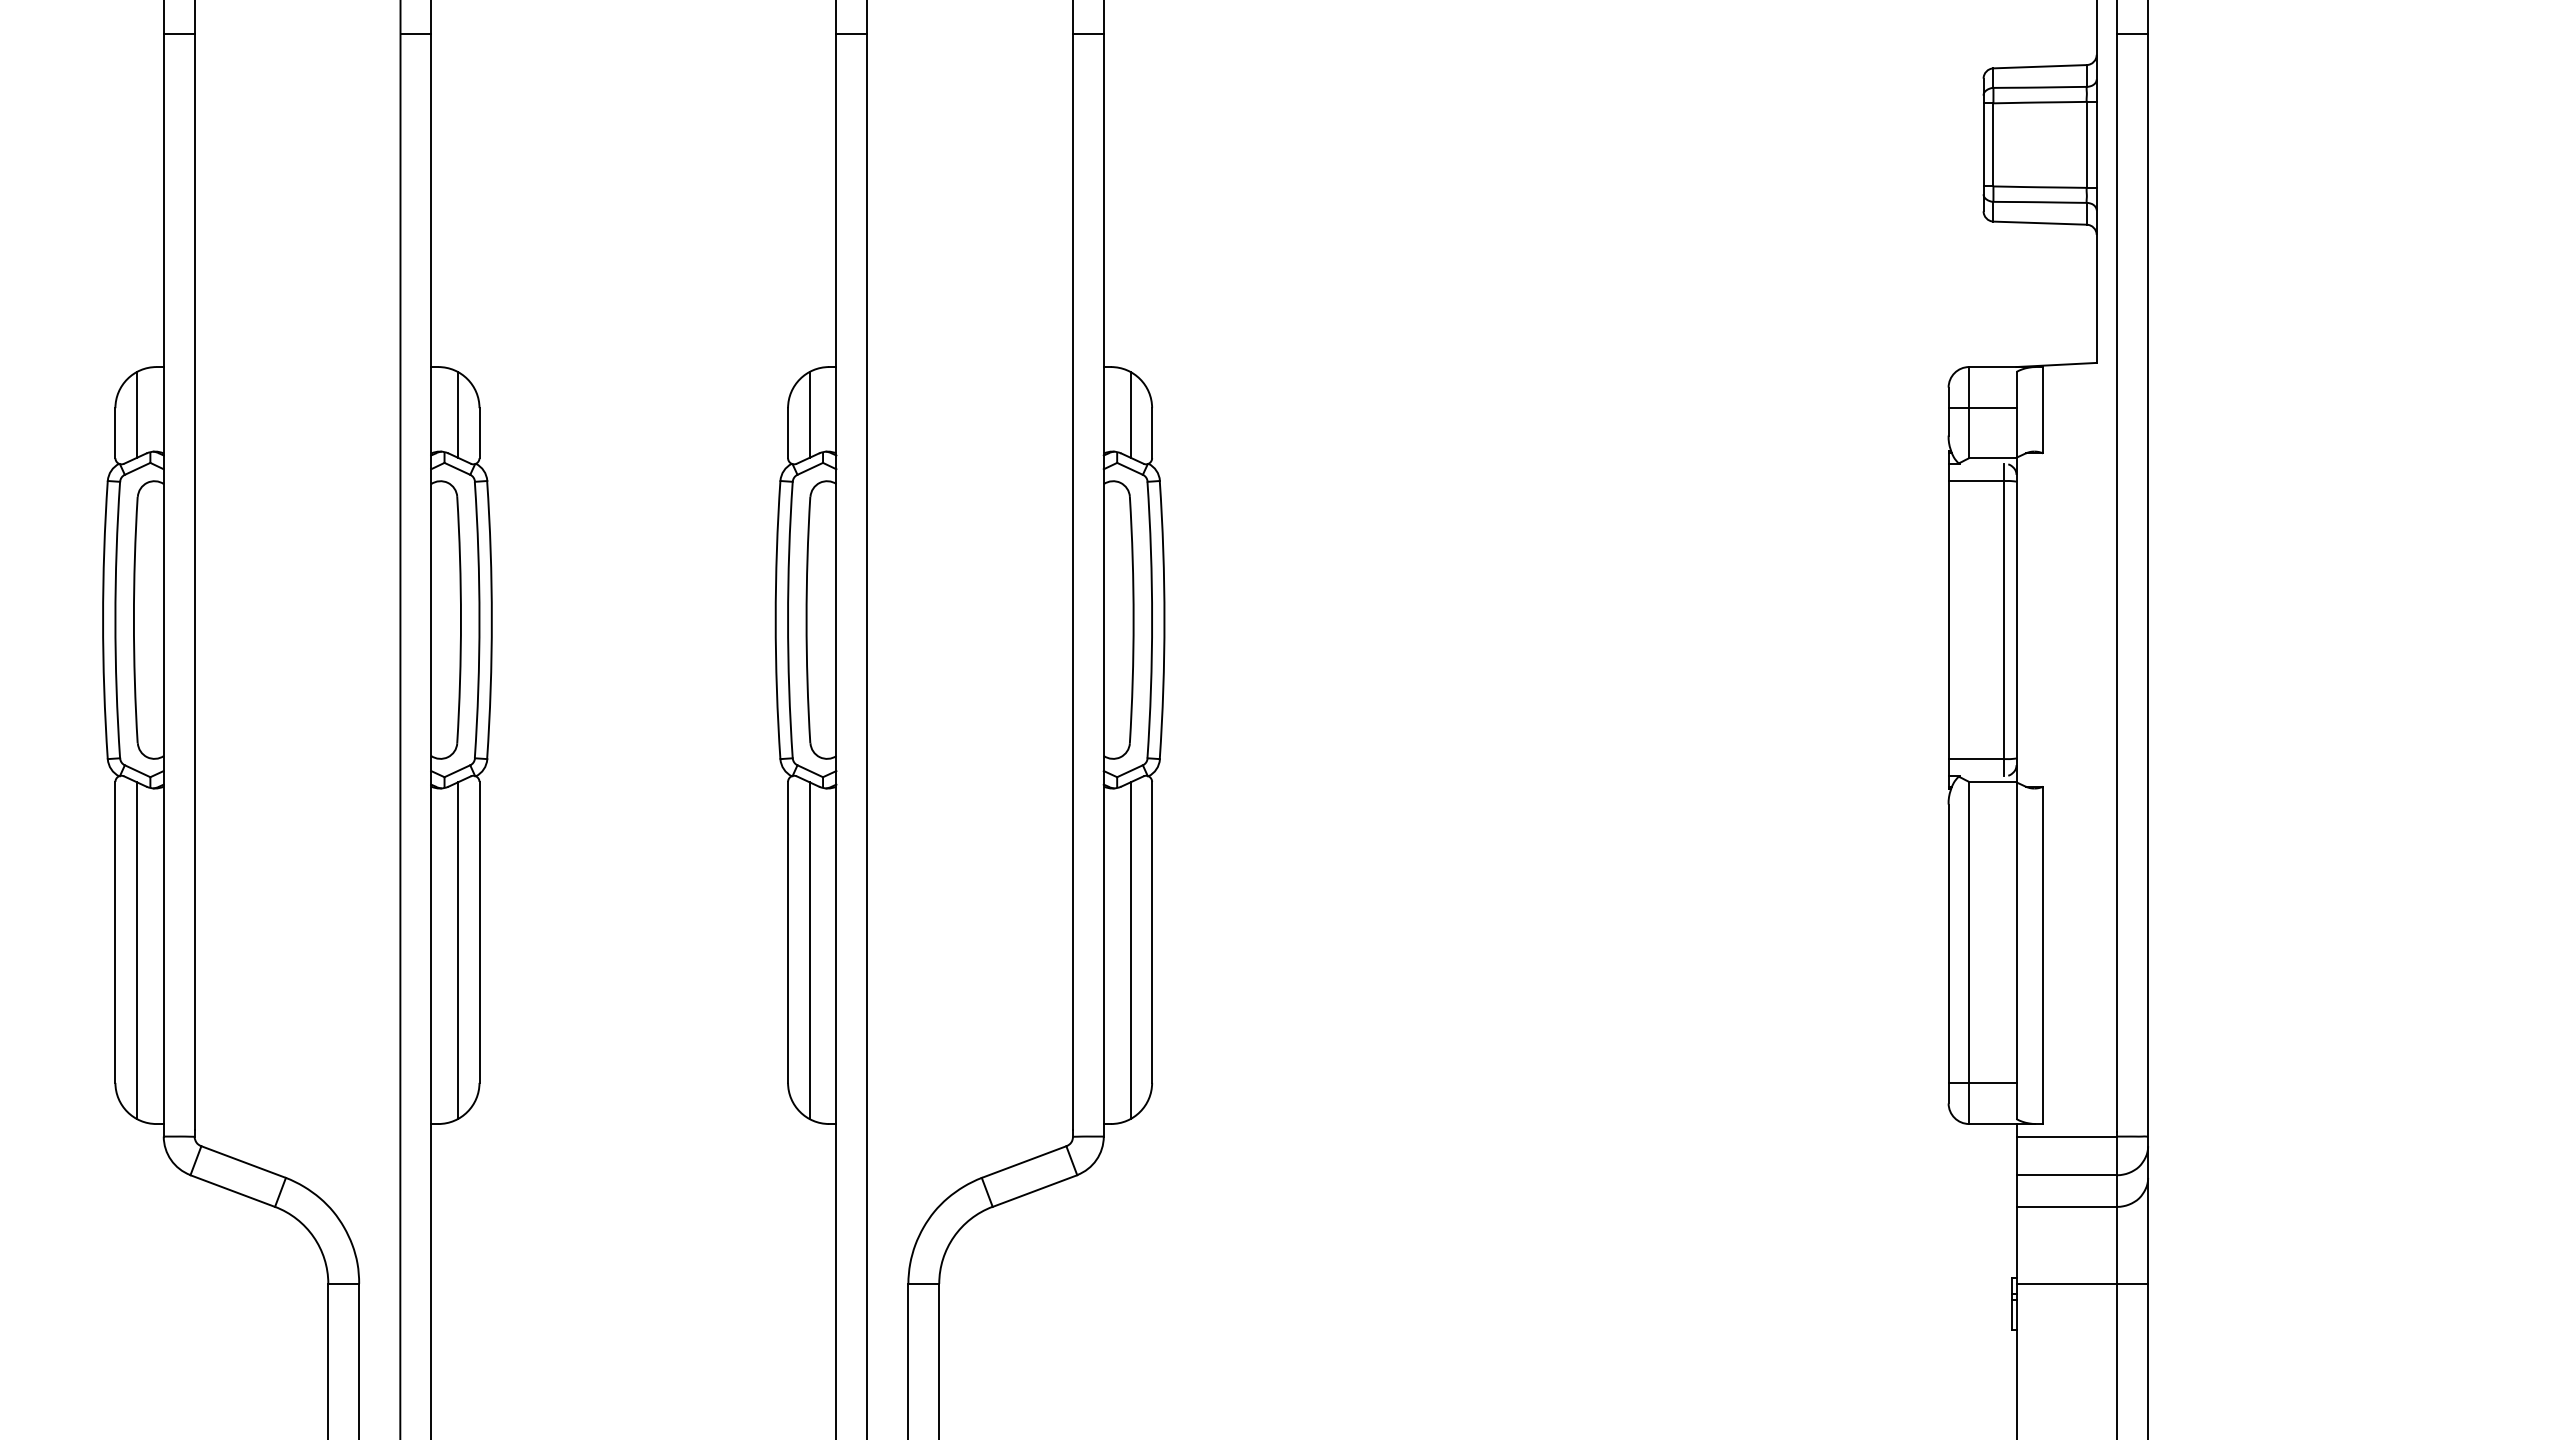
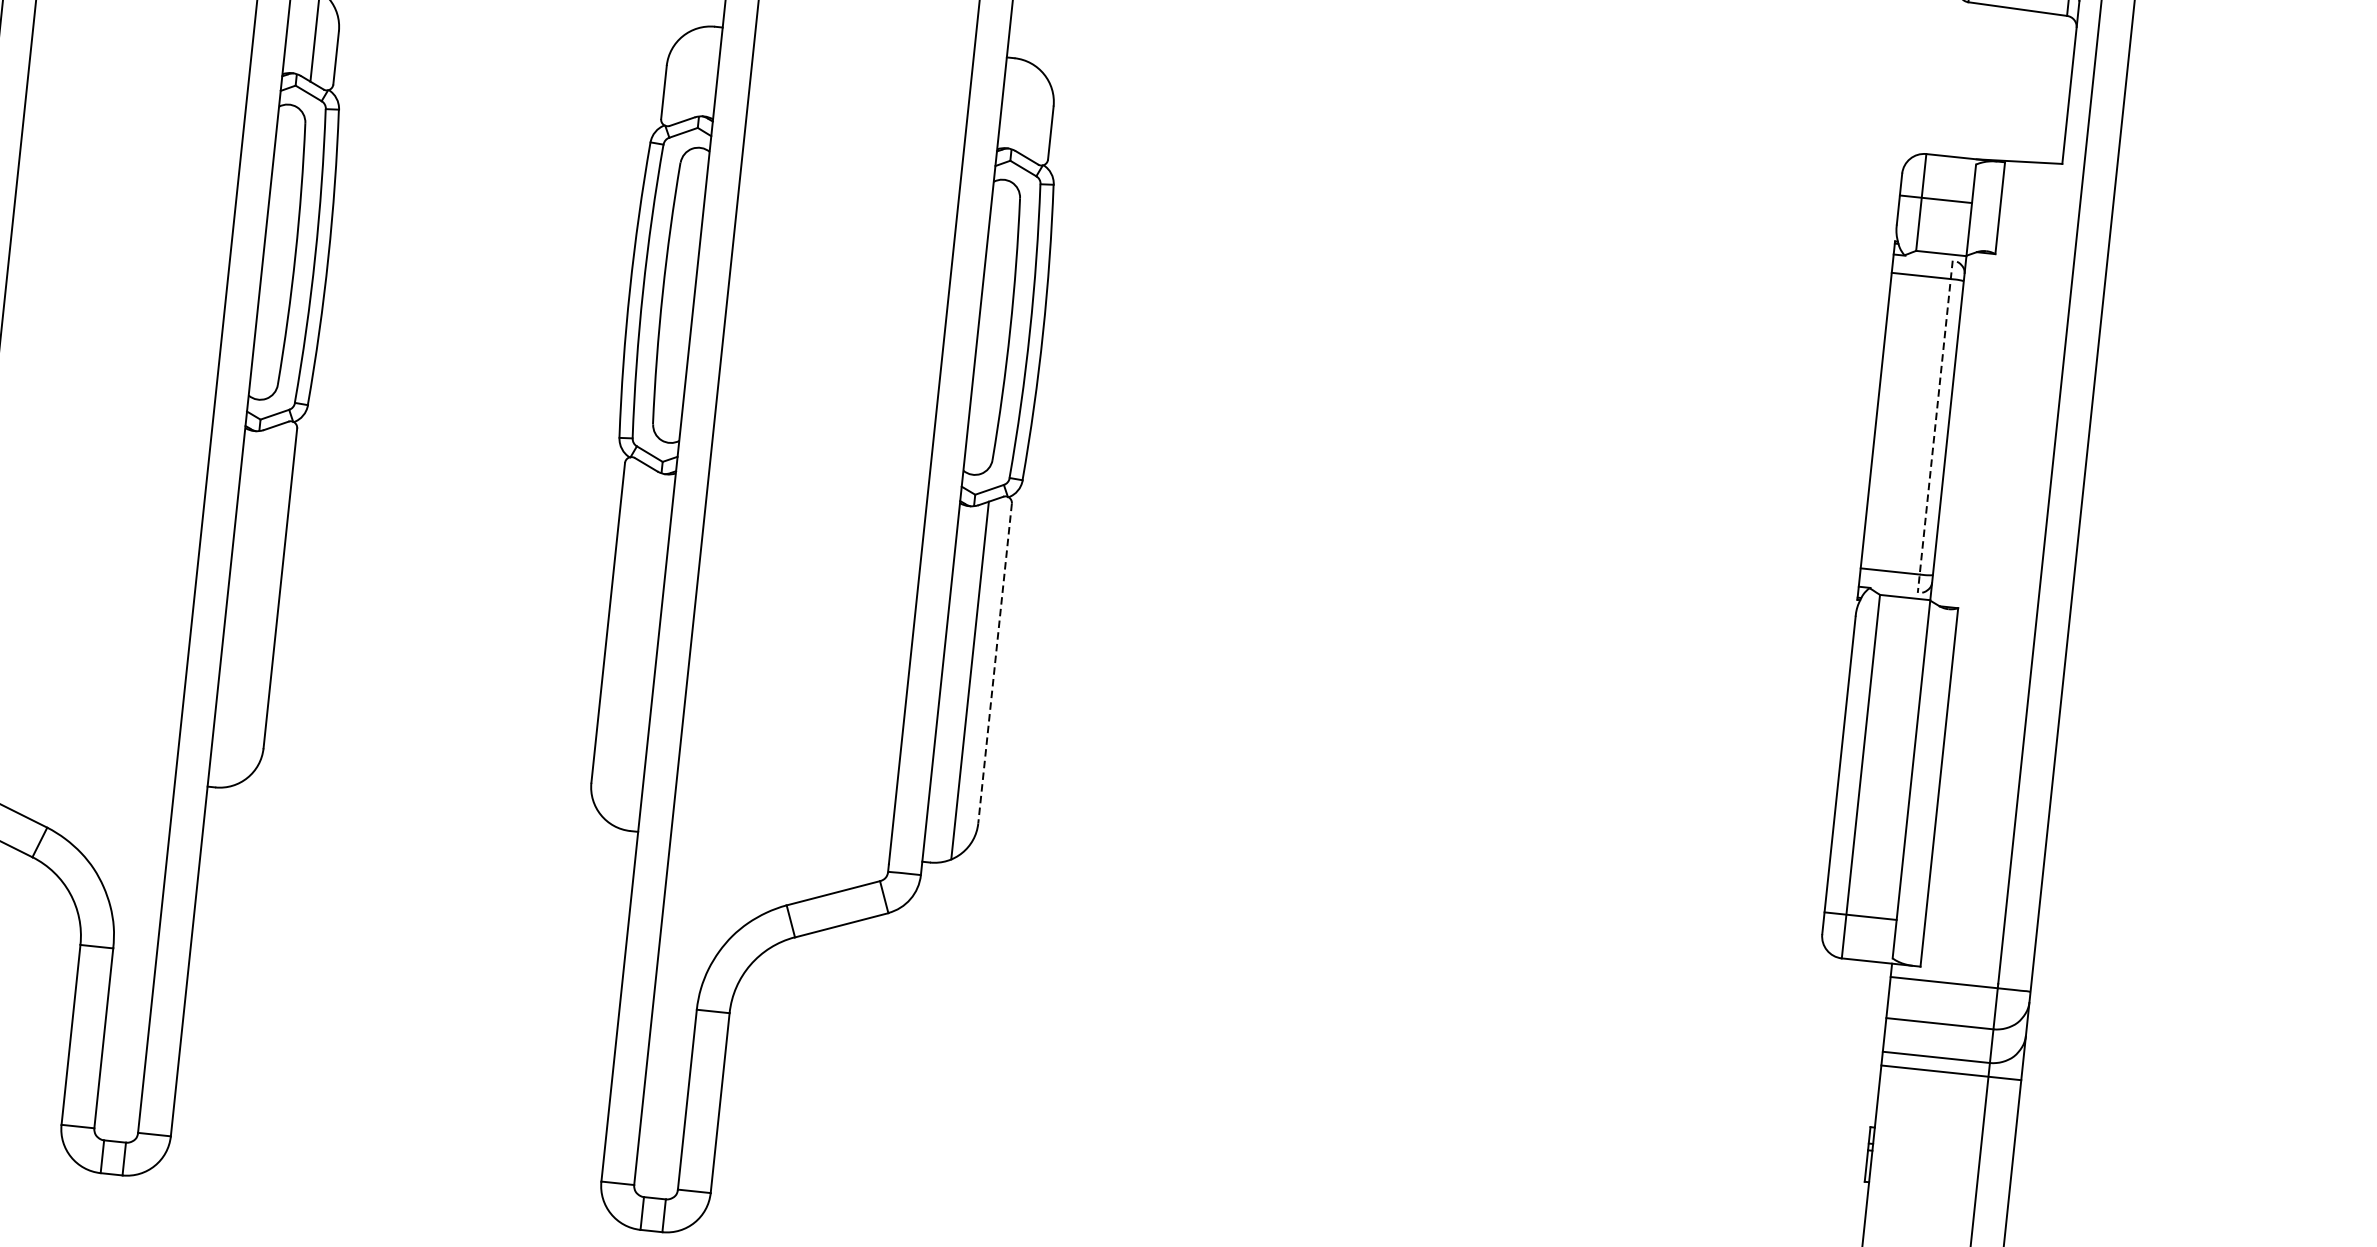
line: (809, 414) -> (688, 74), removed
line: (1130, 414) -> (1029, 110), removed
line: (2004, 620) -> (1935, 427), solid -> dashed
line: (1152, 932) -> (995, 663), solid -> dashed
line: (457, 950) -> (254, 605), removed
line: (809, 950) -> (628, 644), removed
line: (2082, 1283) -> (1951, 1072), moved

